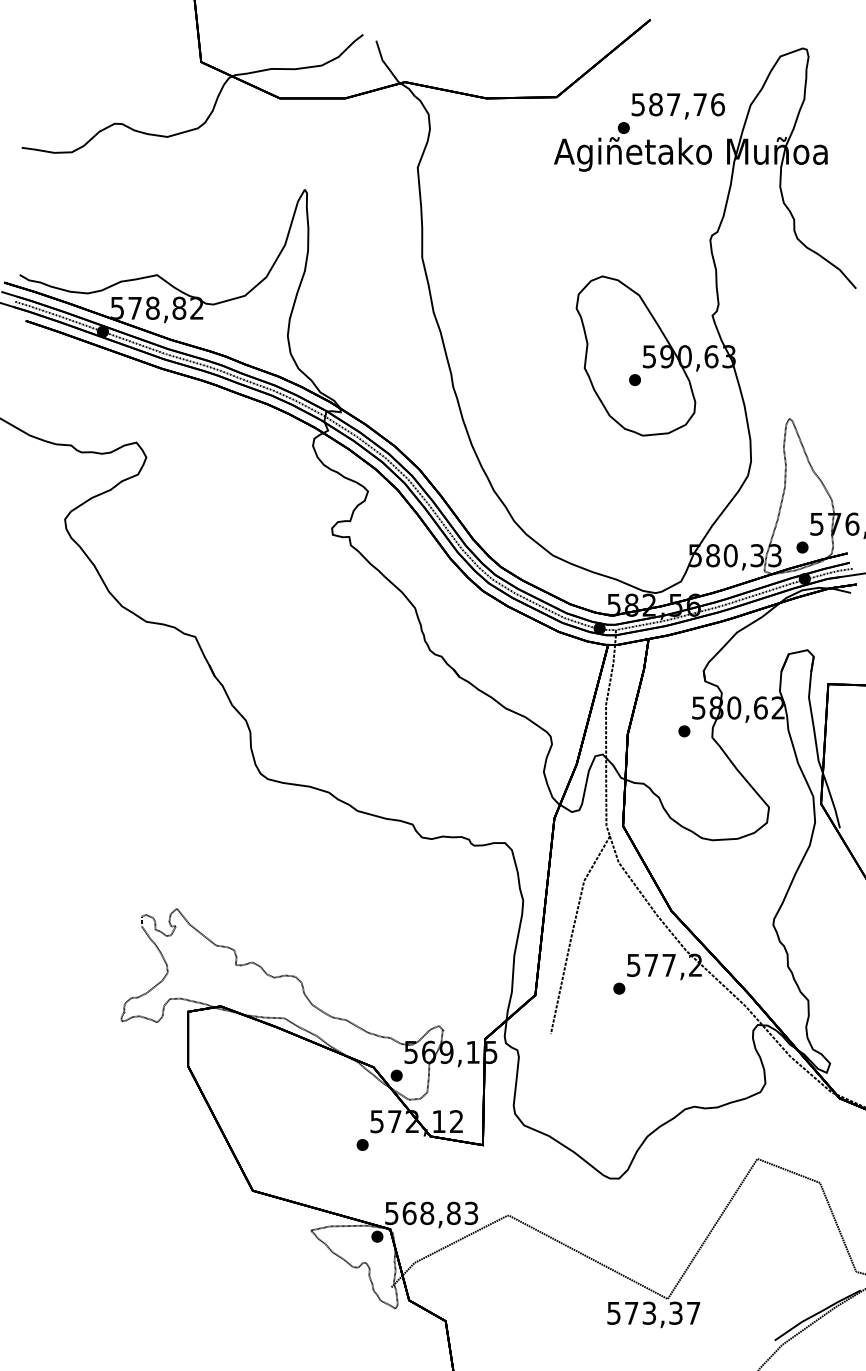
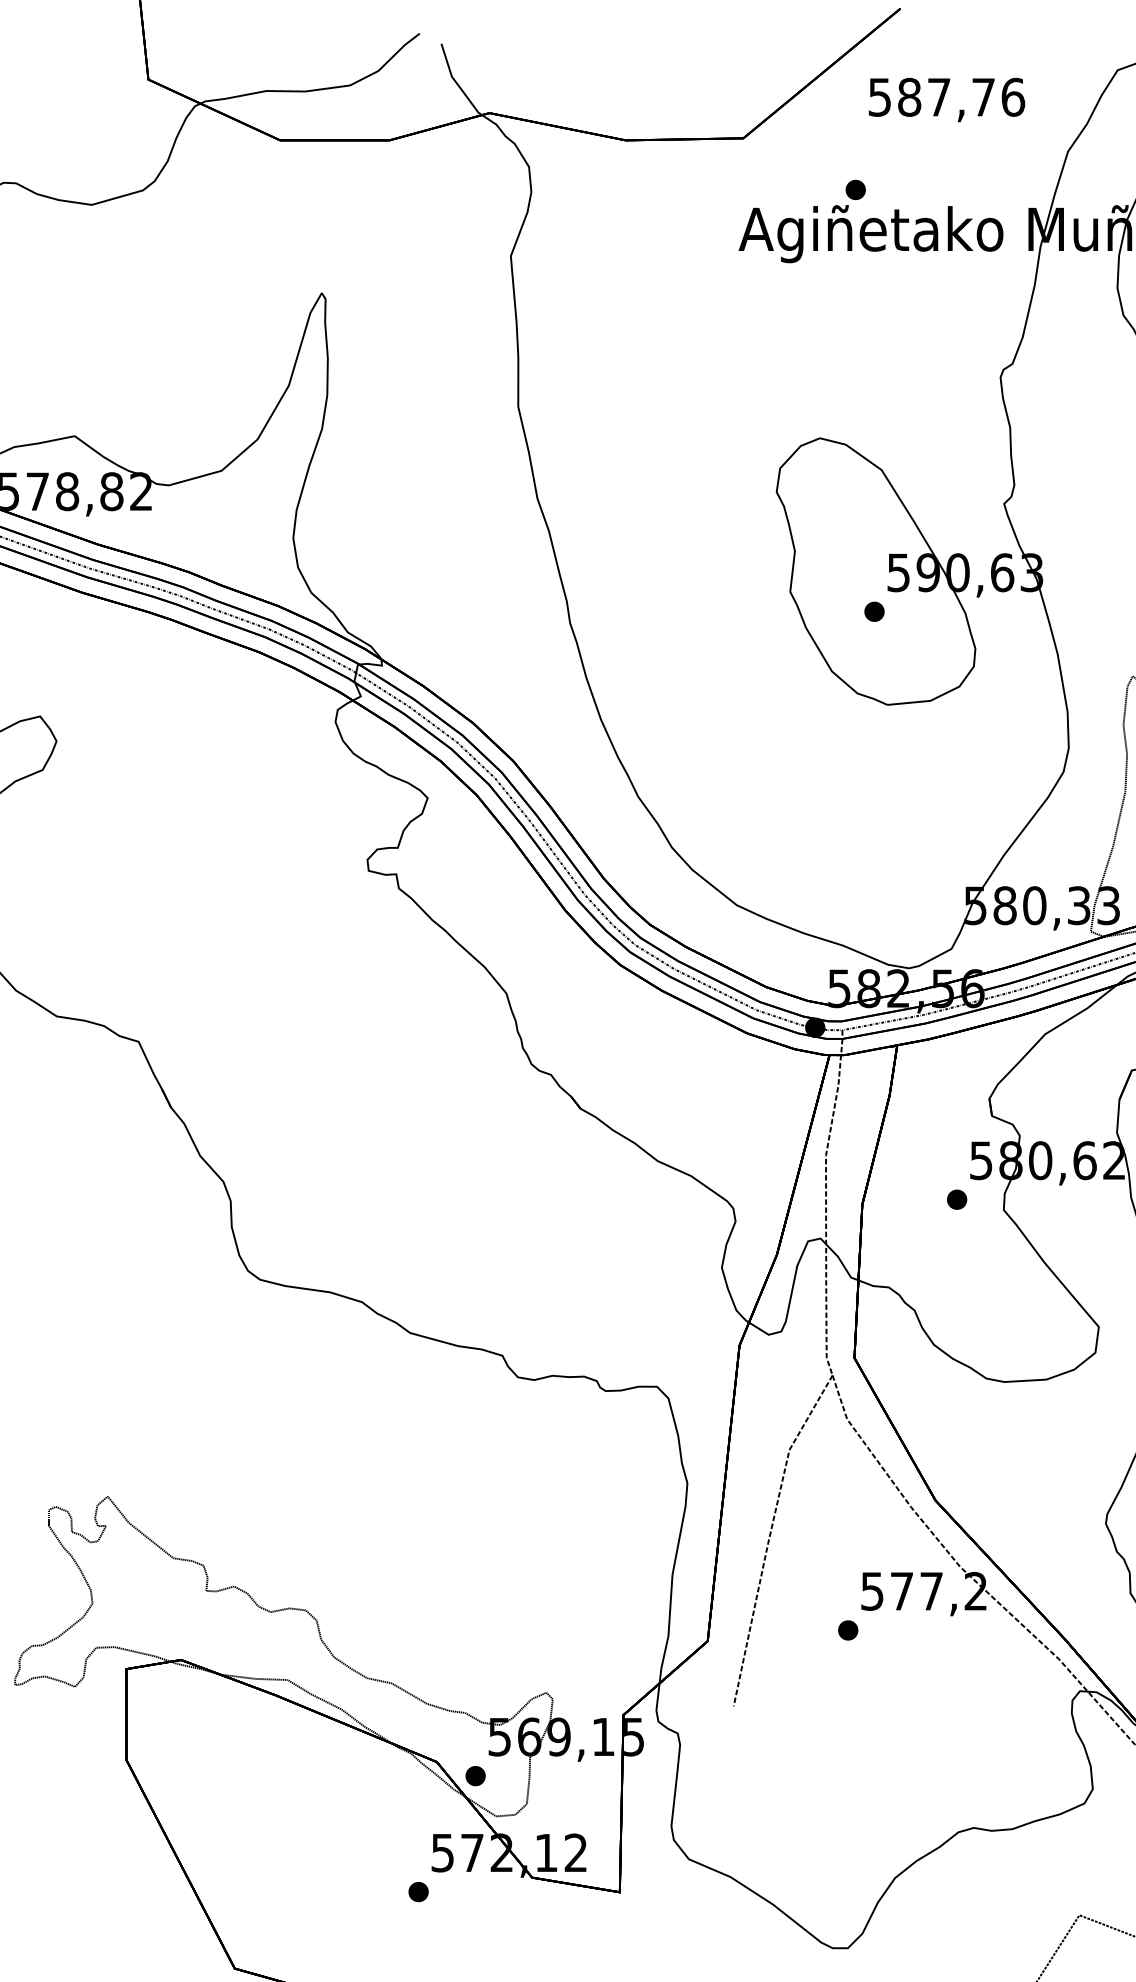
text: (677, 106) -> (945, 100), moved

